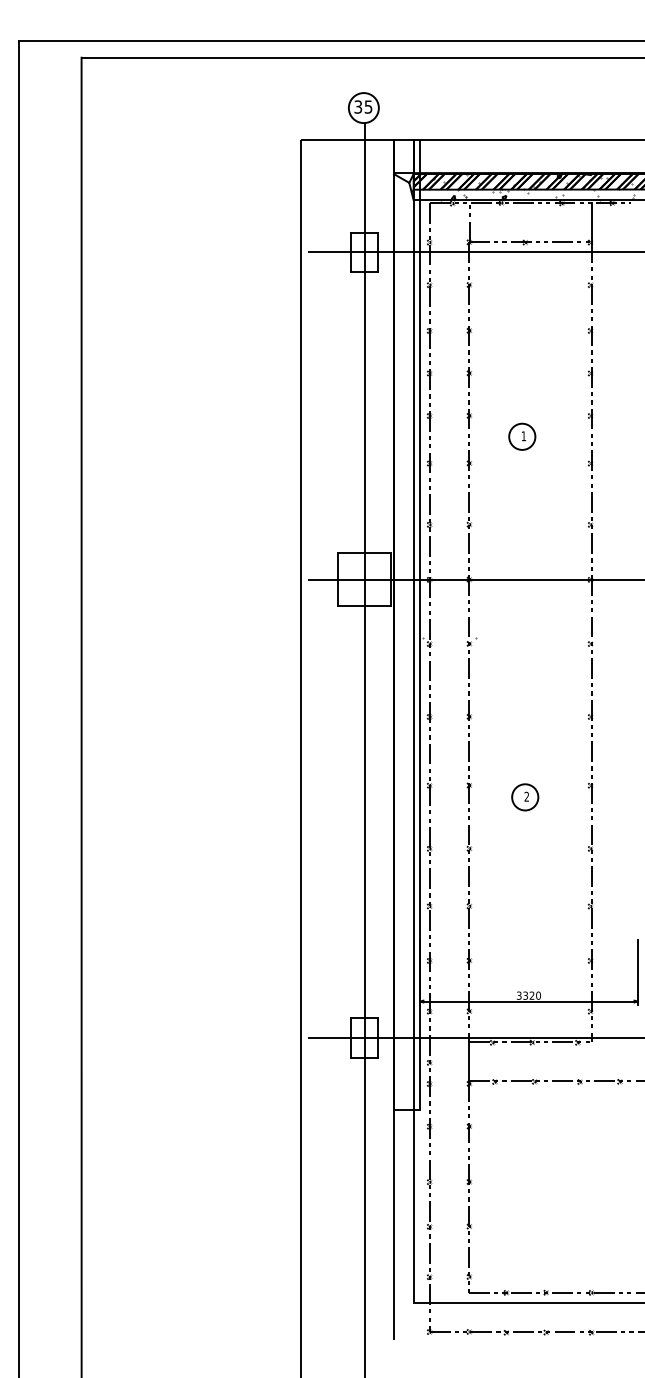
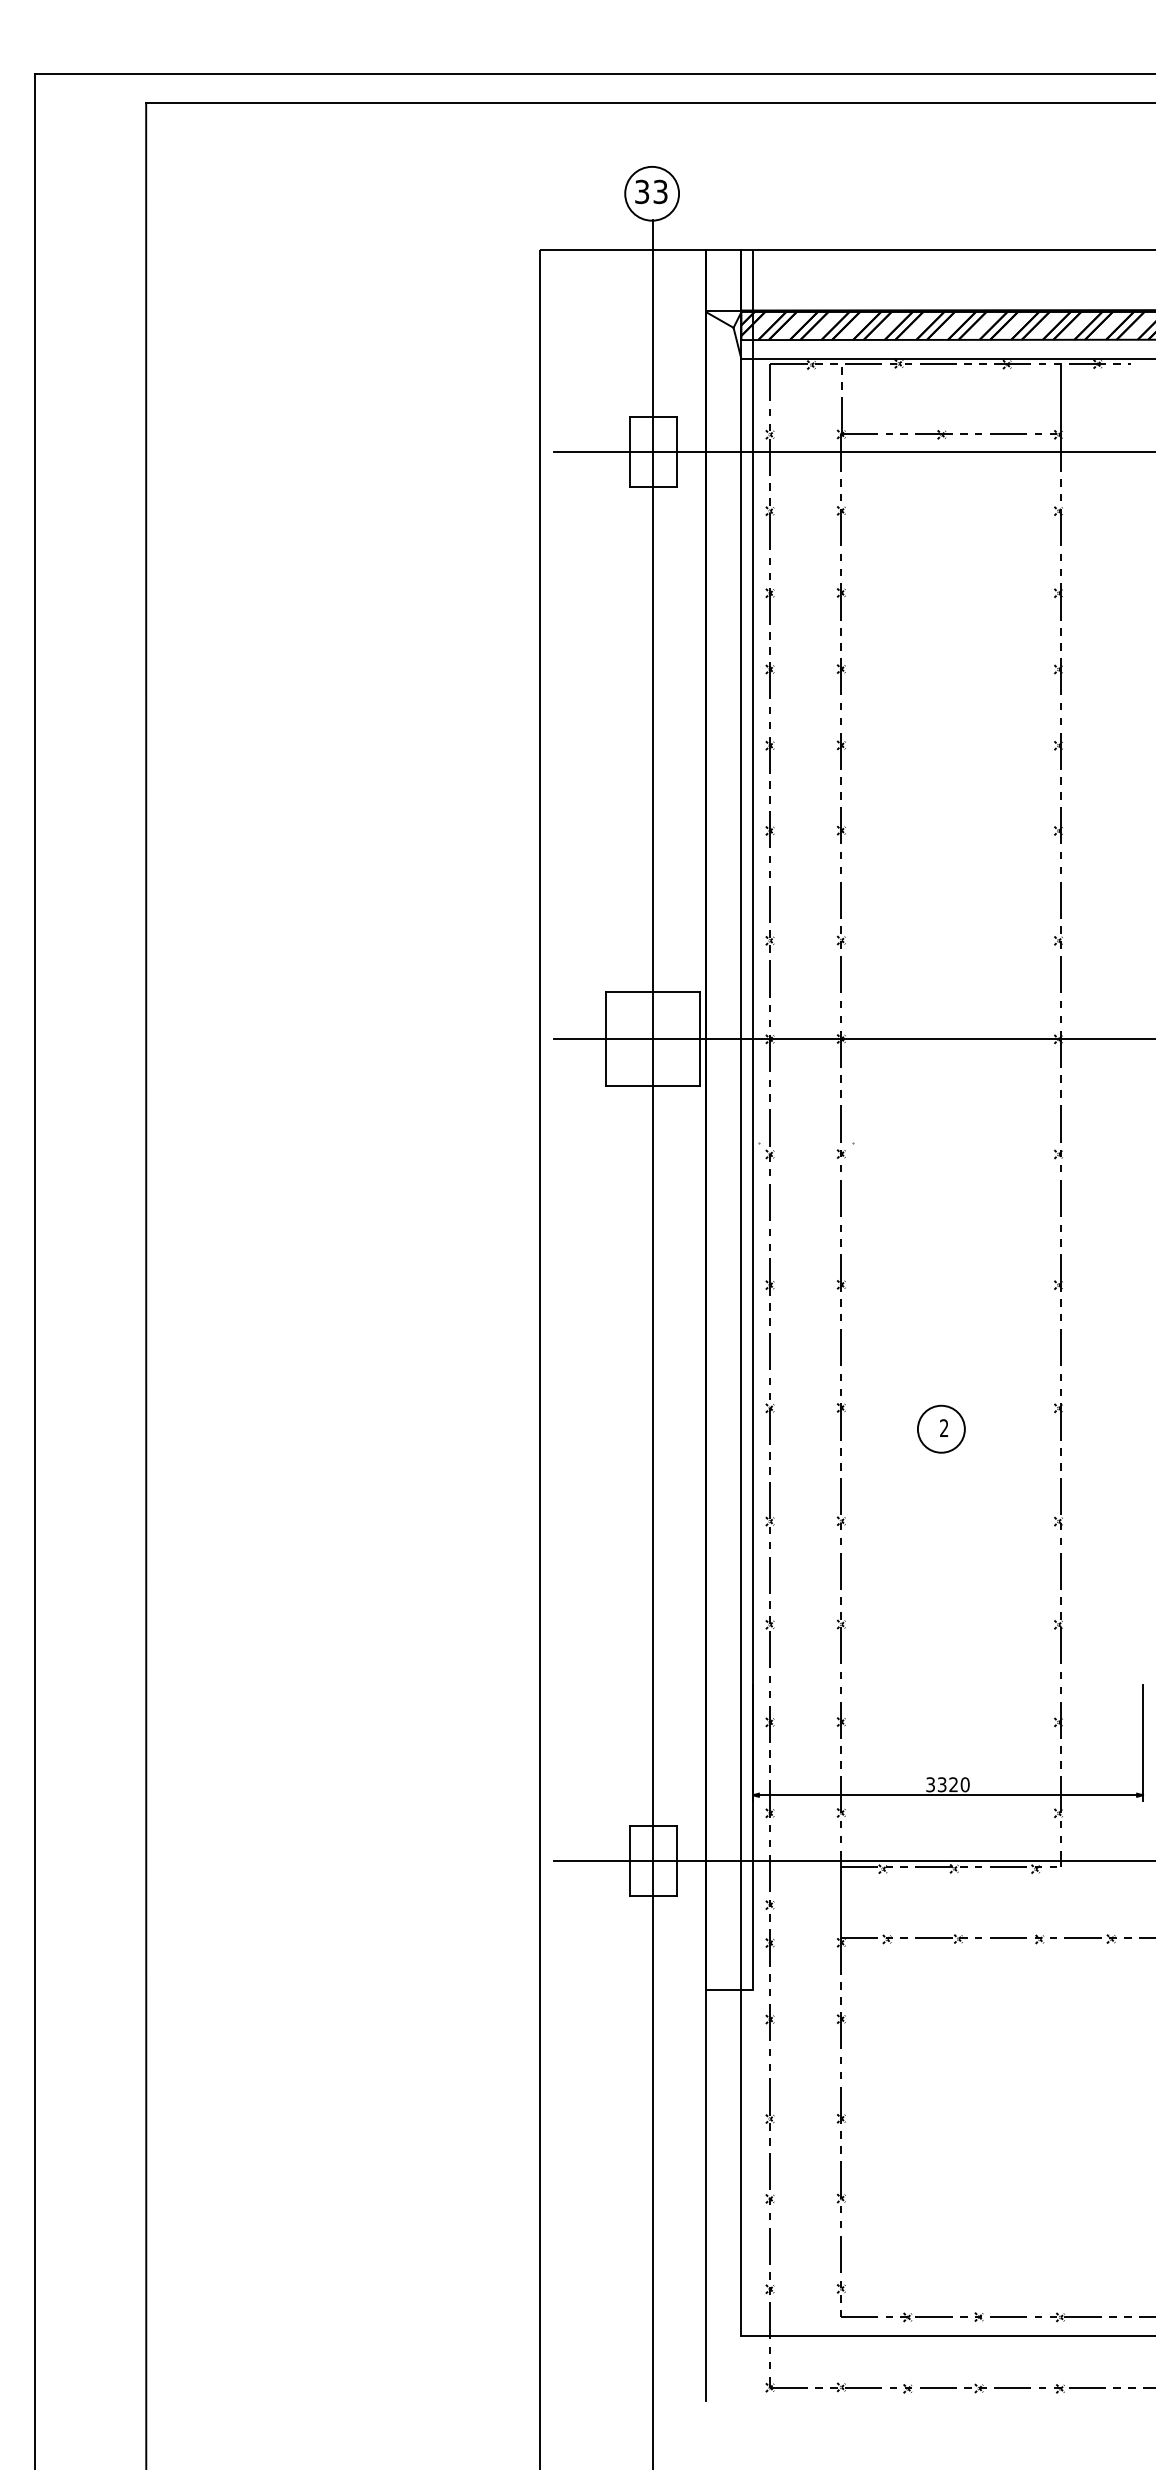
text: (368, 106) -> (660, 190), 35 -> 33
hatch: (522, 187) -> (936, 336), removed
part: (522, 436) -> (936, 782), removed

